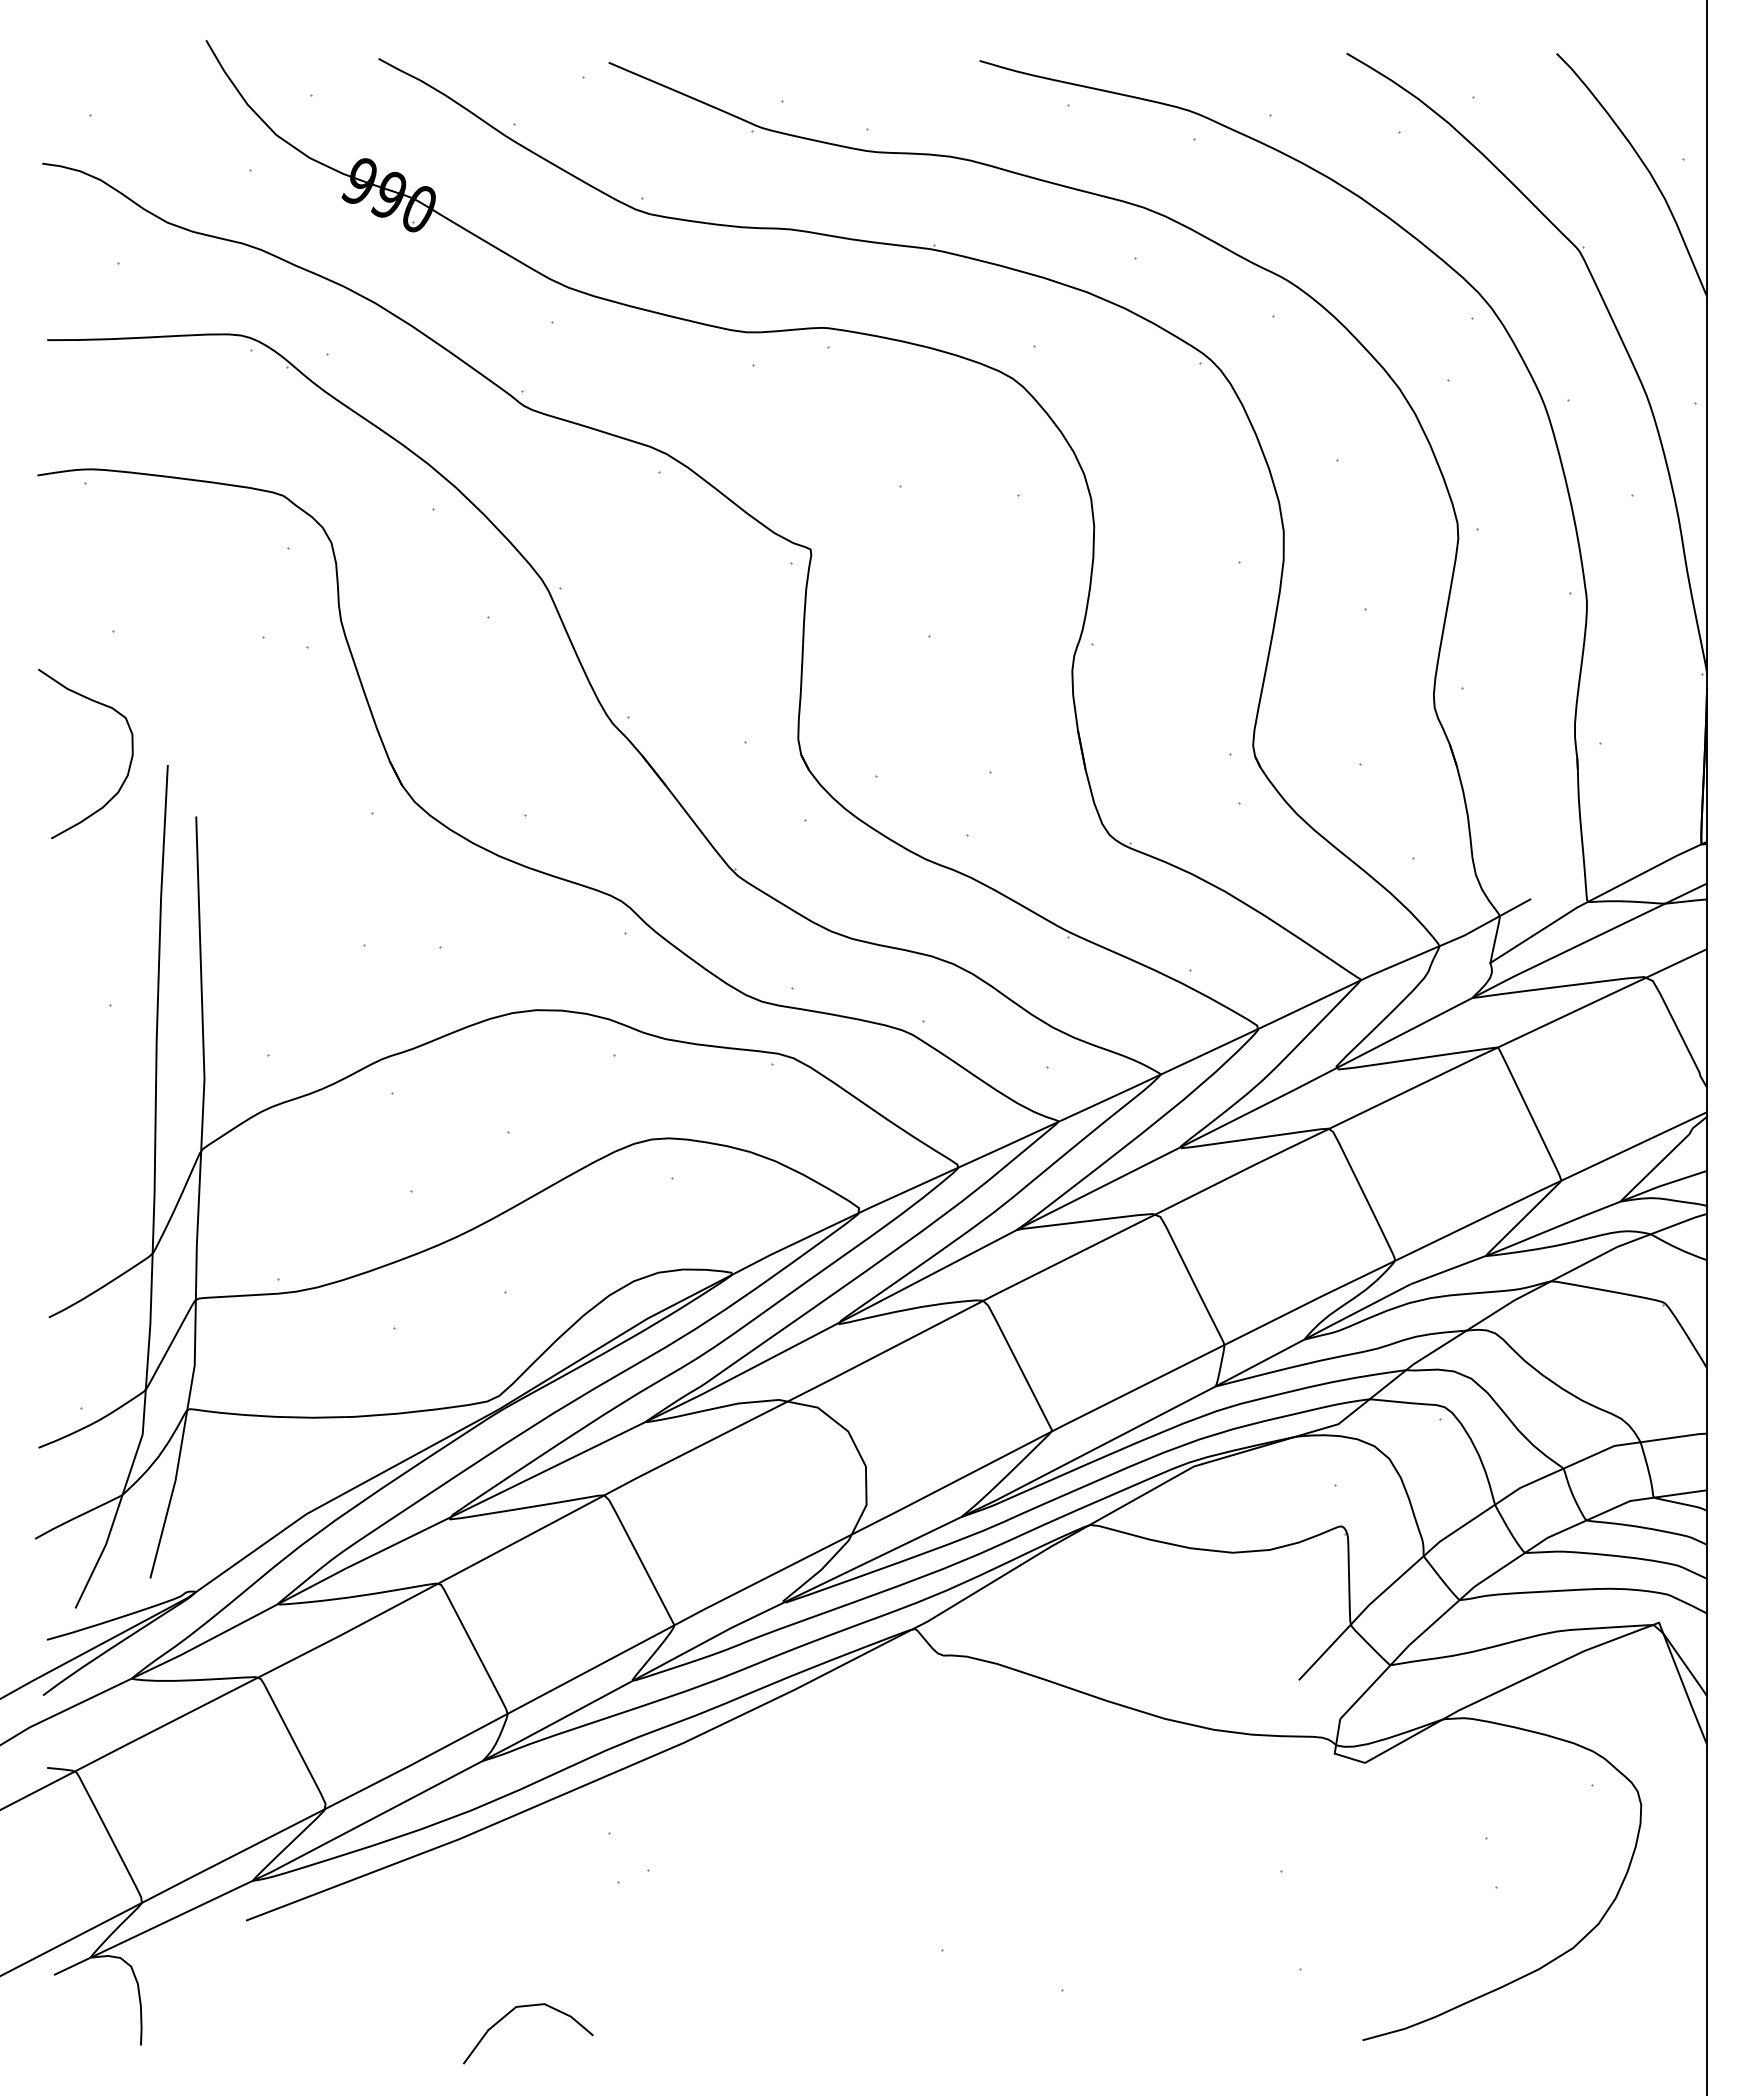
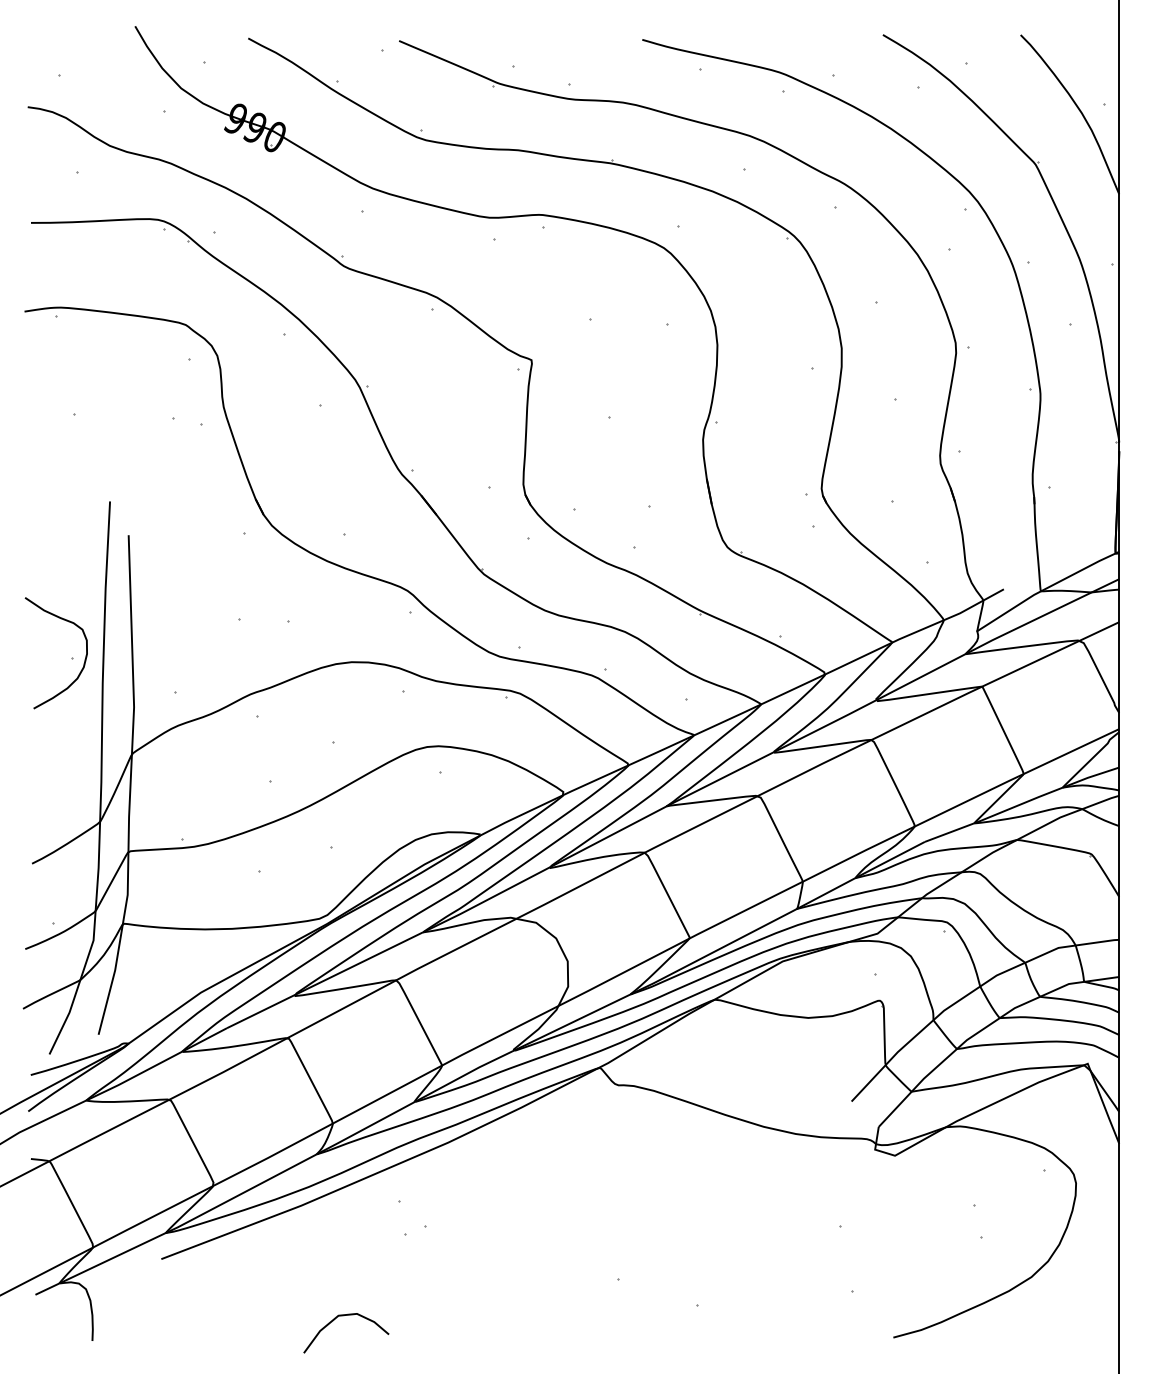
curve: (128, 763) -> (84, 659), moved

